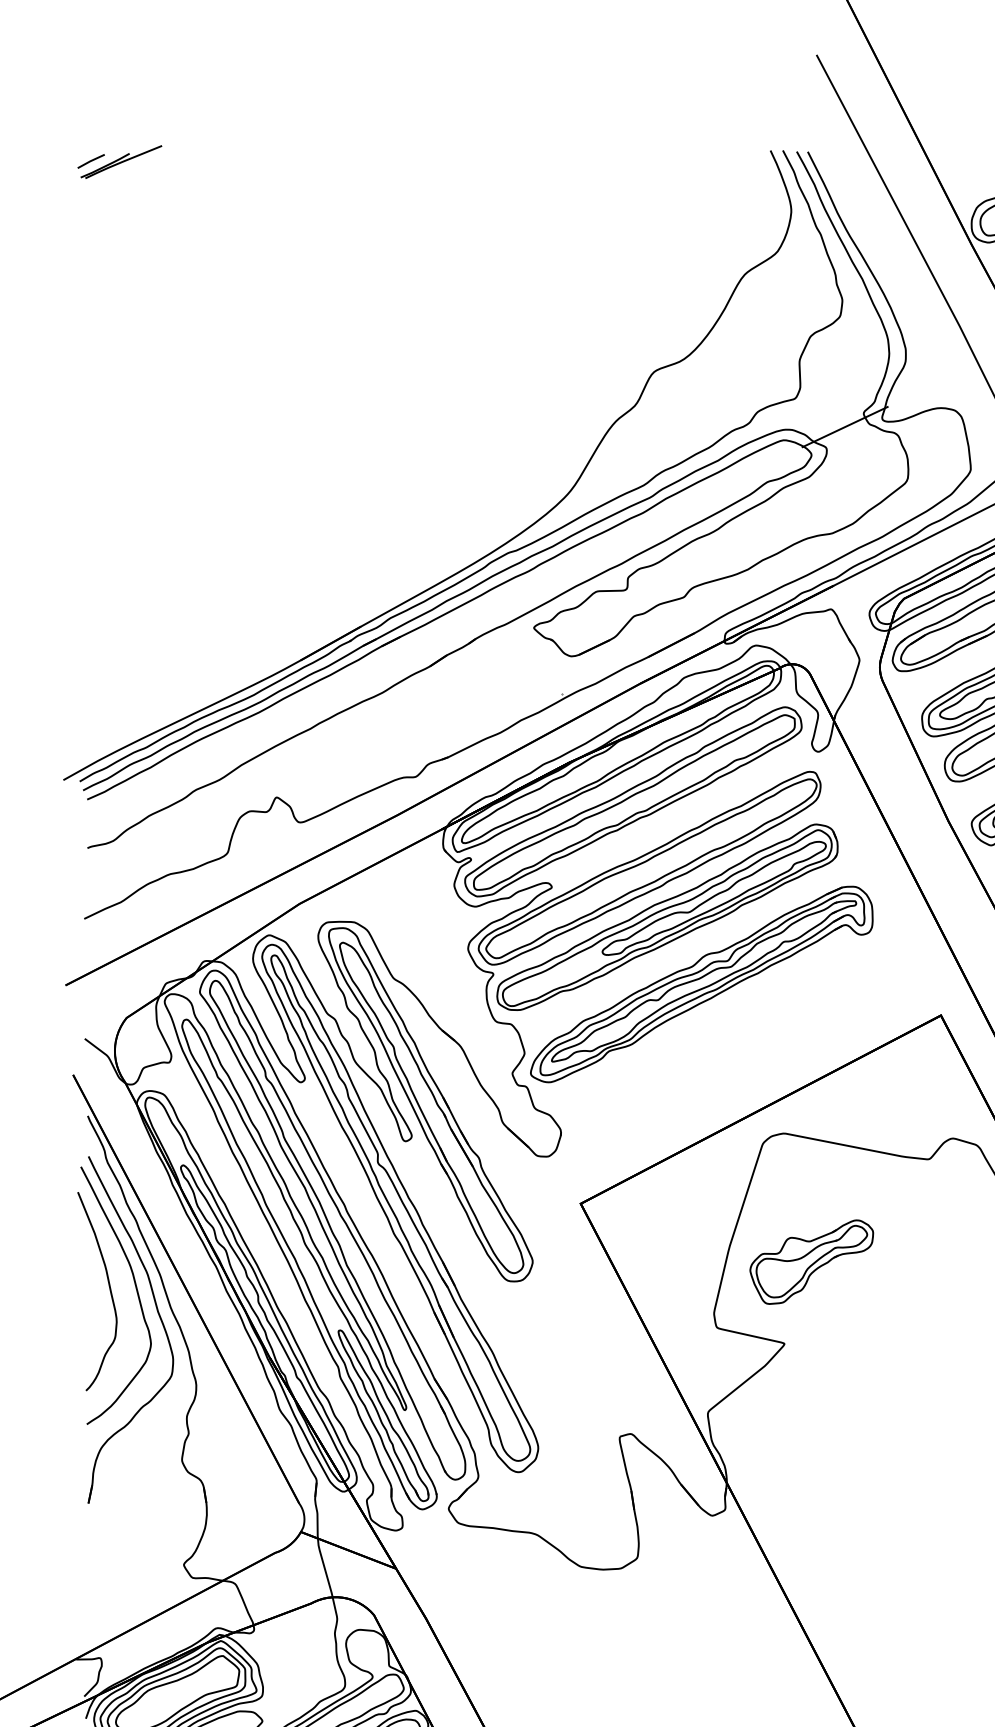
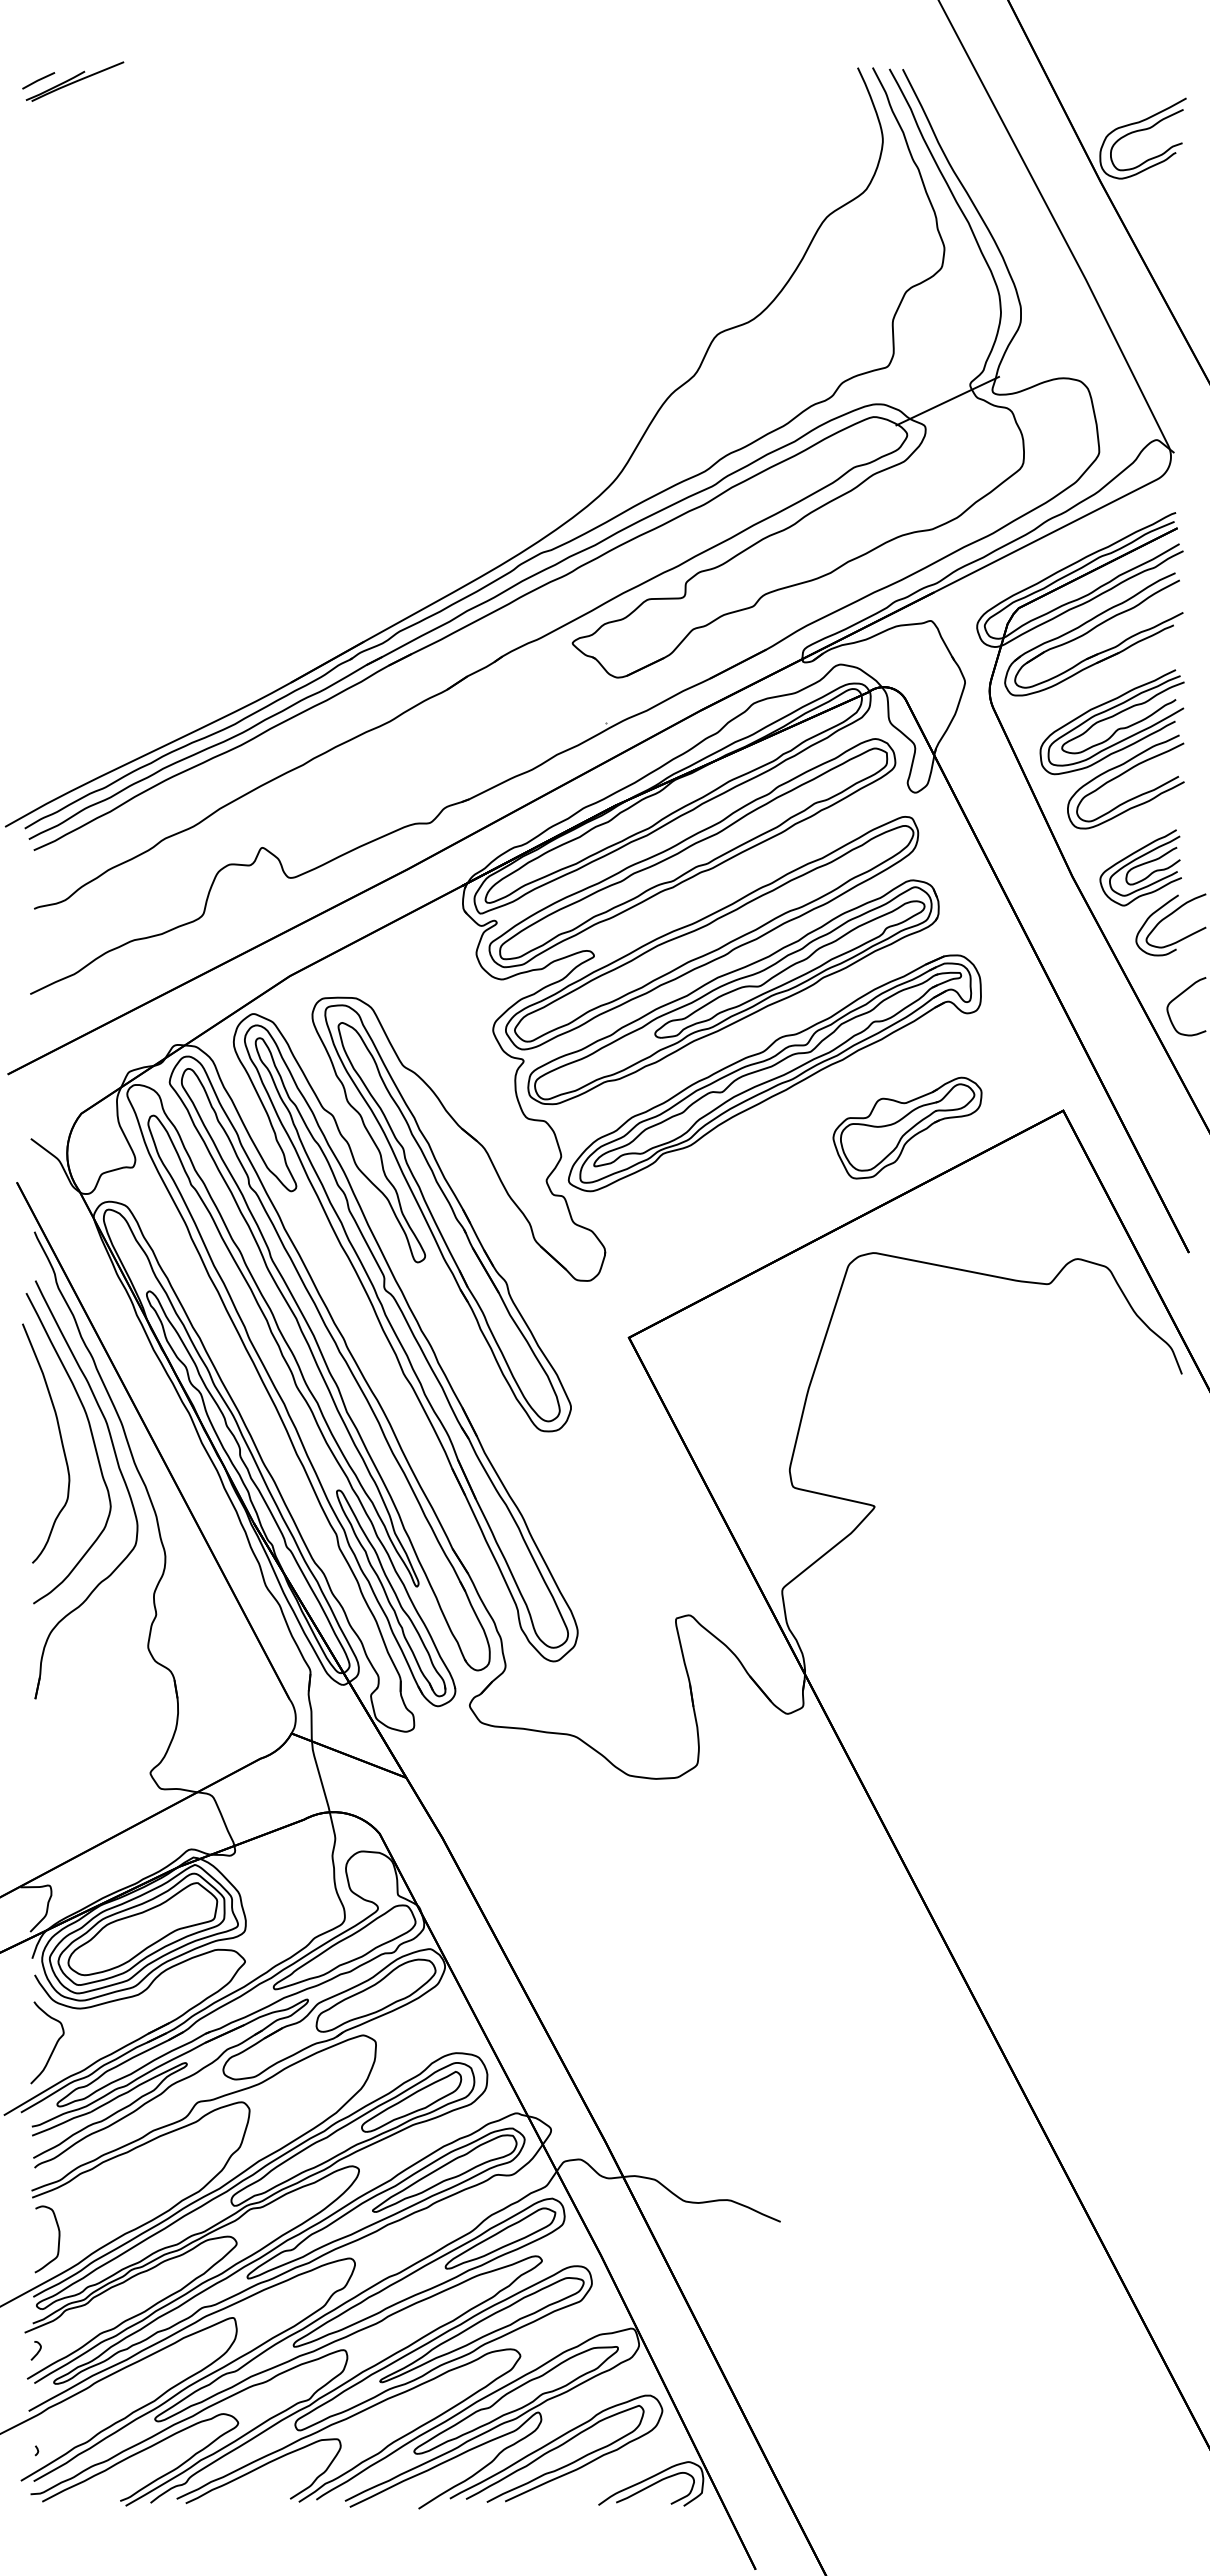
part: (811, 1261) -> (907, 1127), moved

